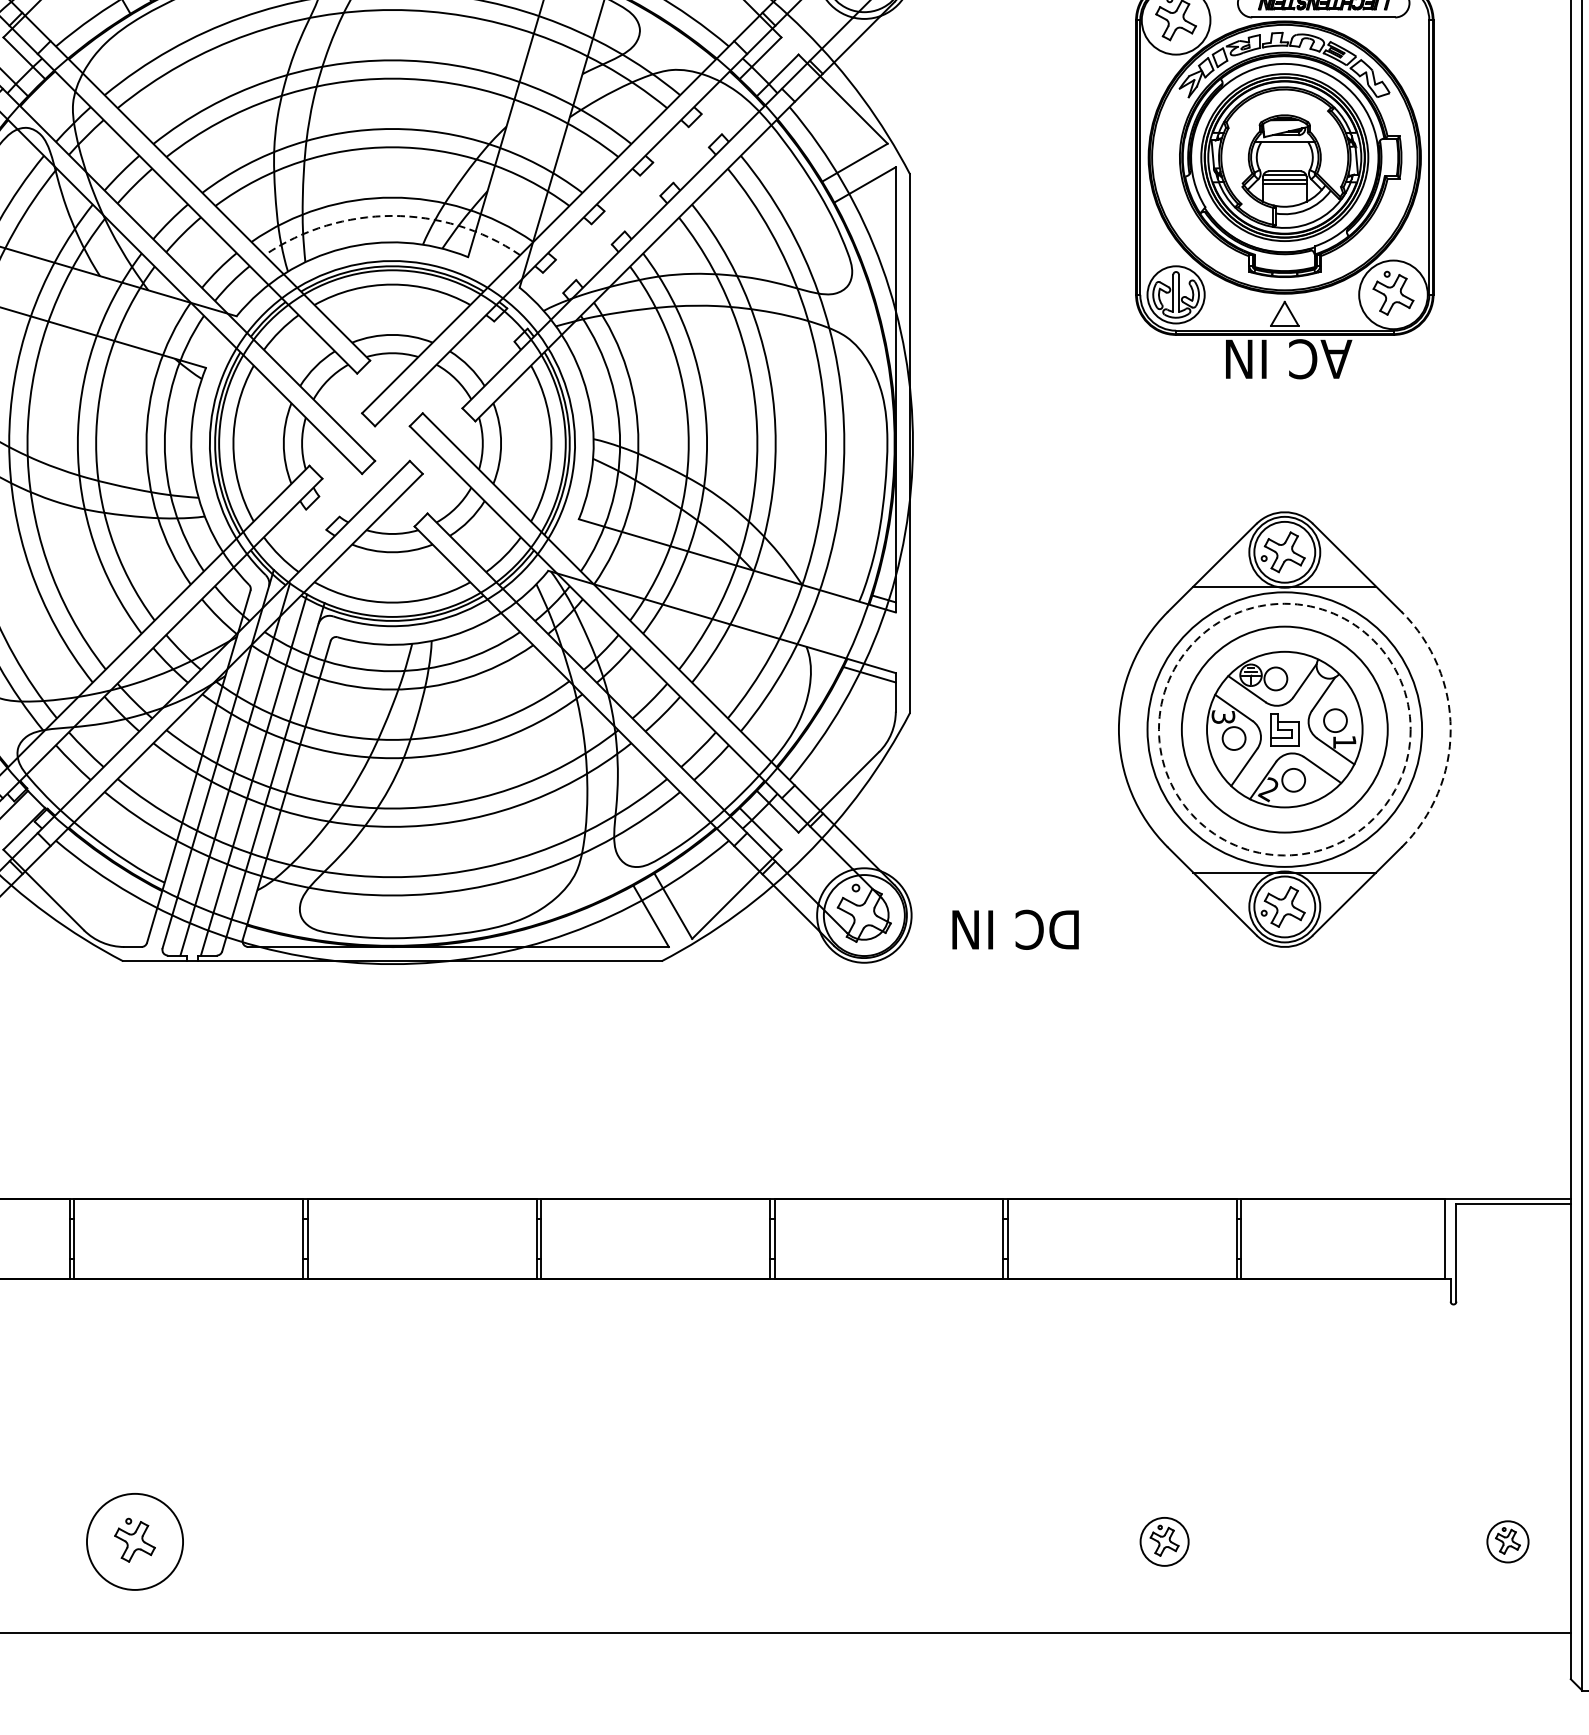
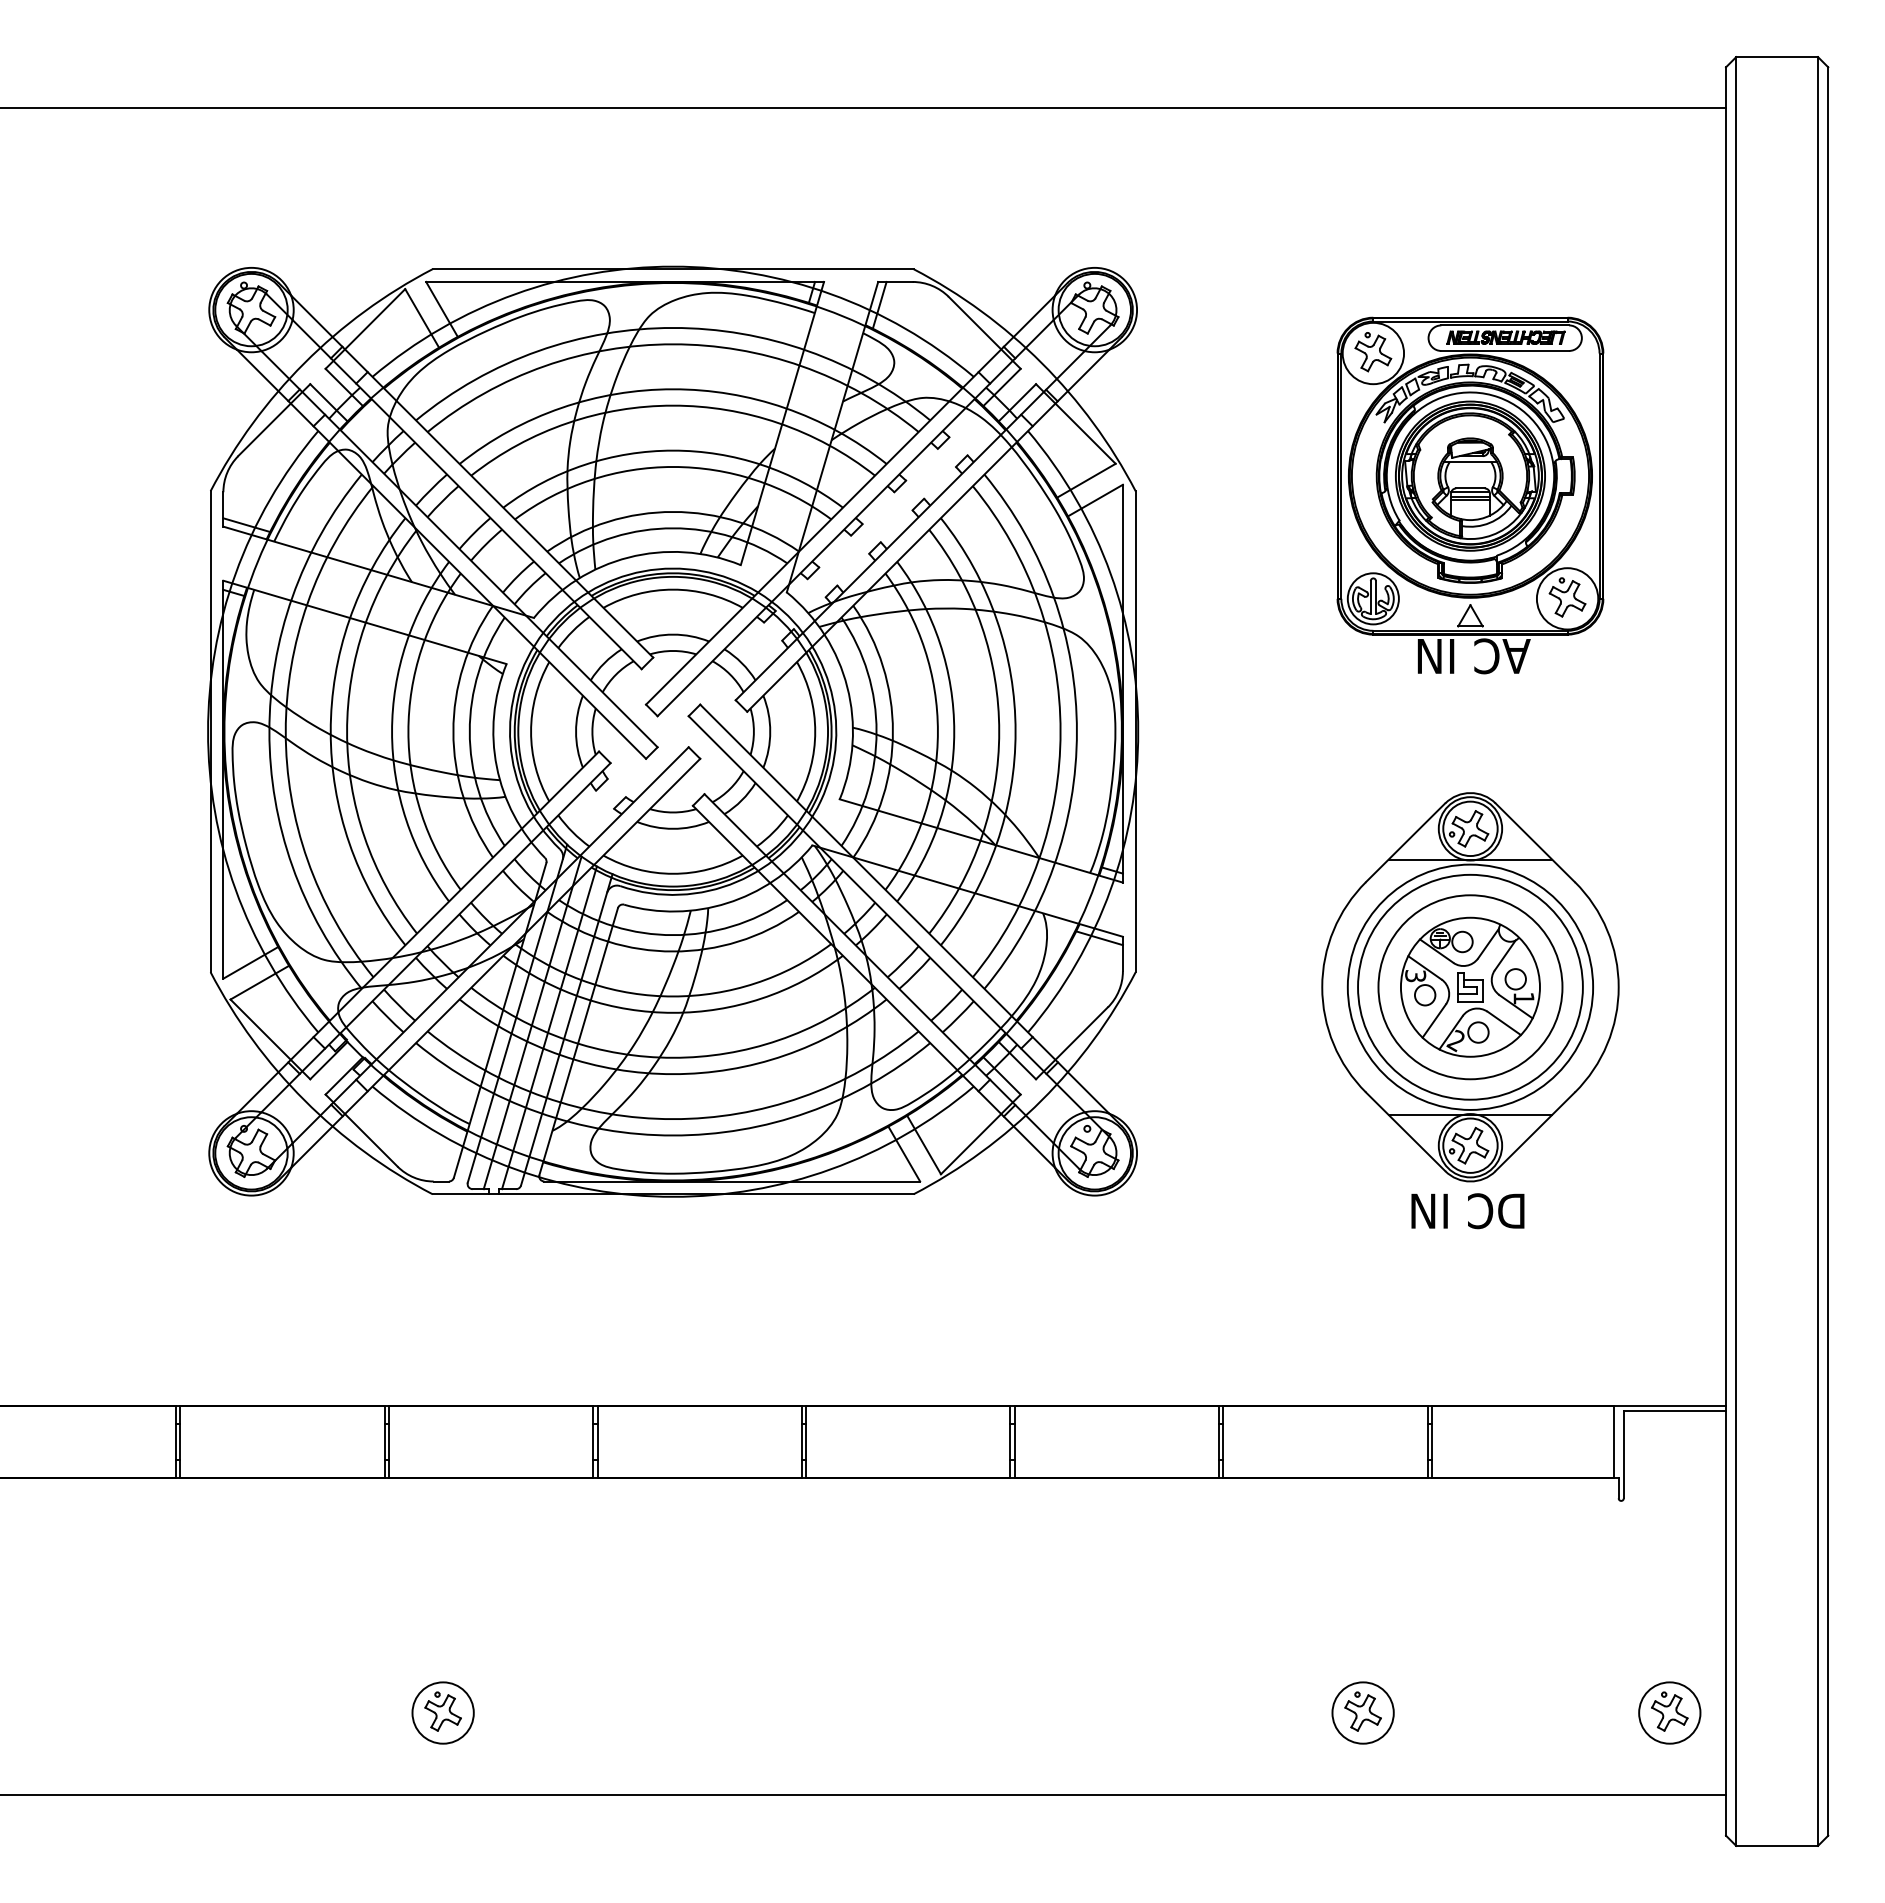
arc: (392, 216) -> (673, 528), dashed -> solid
circle: (1284, 728) -> (1470, 986), dashed -> solid
arc: (1450, 729) -> (1618, 987), dashed -> solid
text: (1015, 930) -> (1467, 1211), moved
circle: (134, 1541) -> (442, 1712), size x0.71
part: (1163, 1541) -> (1362, 1712), size x1.43
part: (1507, 1541) -> (1669, 1712), size x1.67

